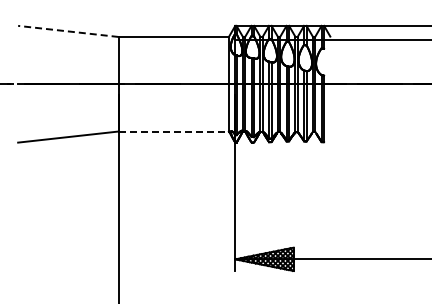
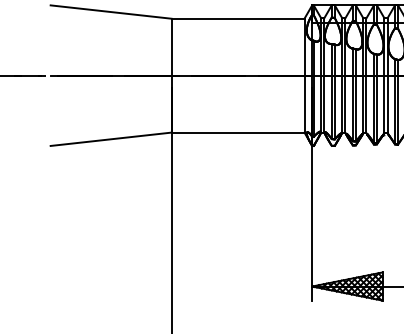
line: (68, 31) -> (111, 12), dashed -> solid
line: (174, 131) -> (238, 132), dashed -> solid

